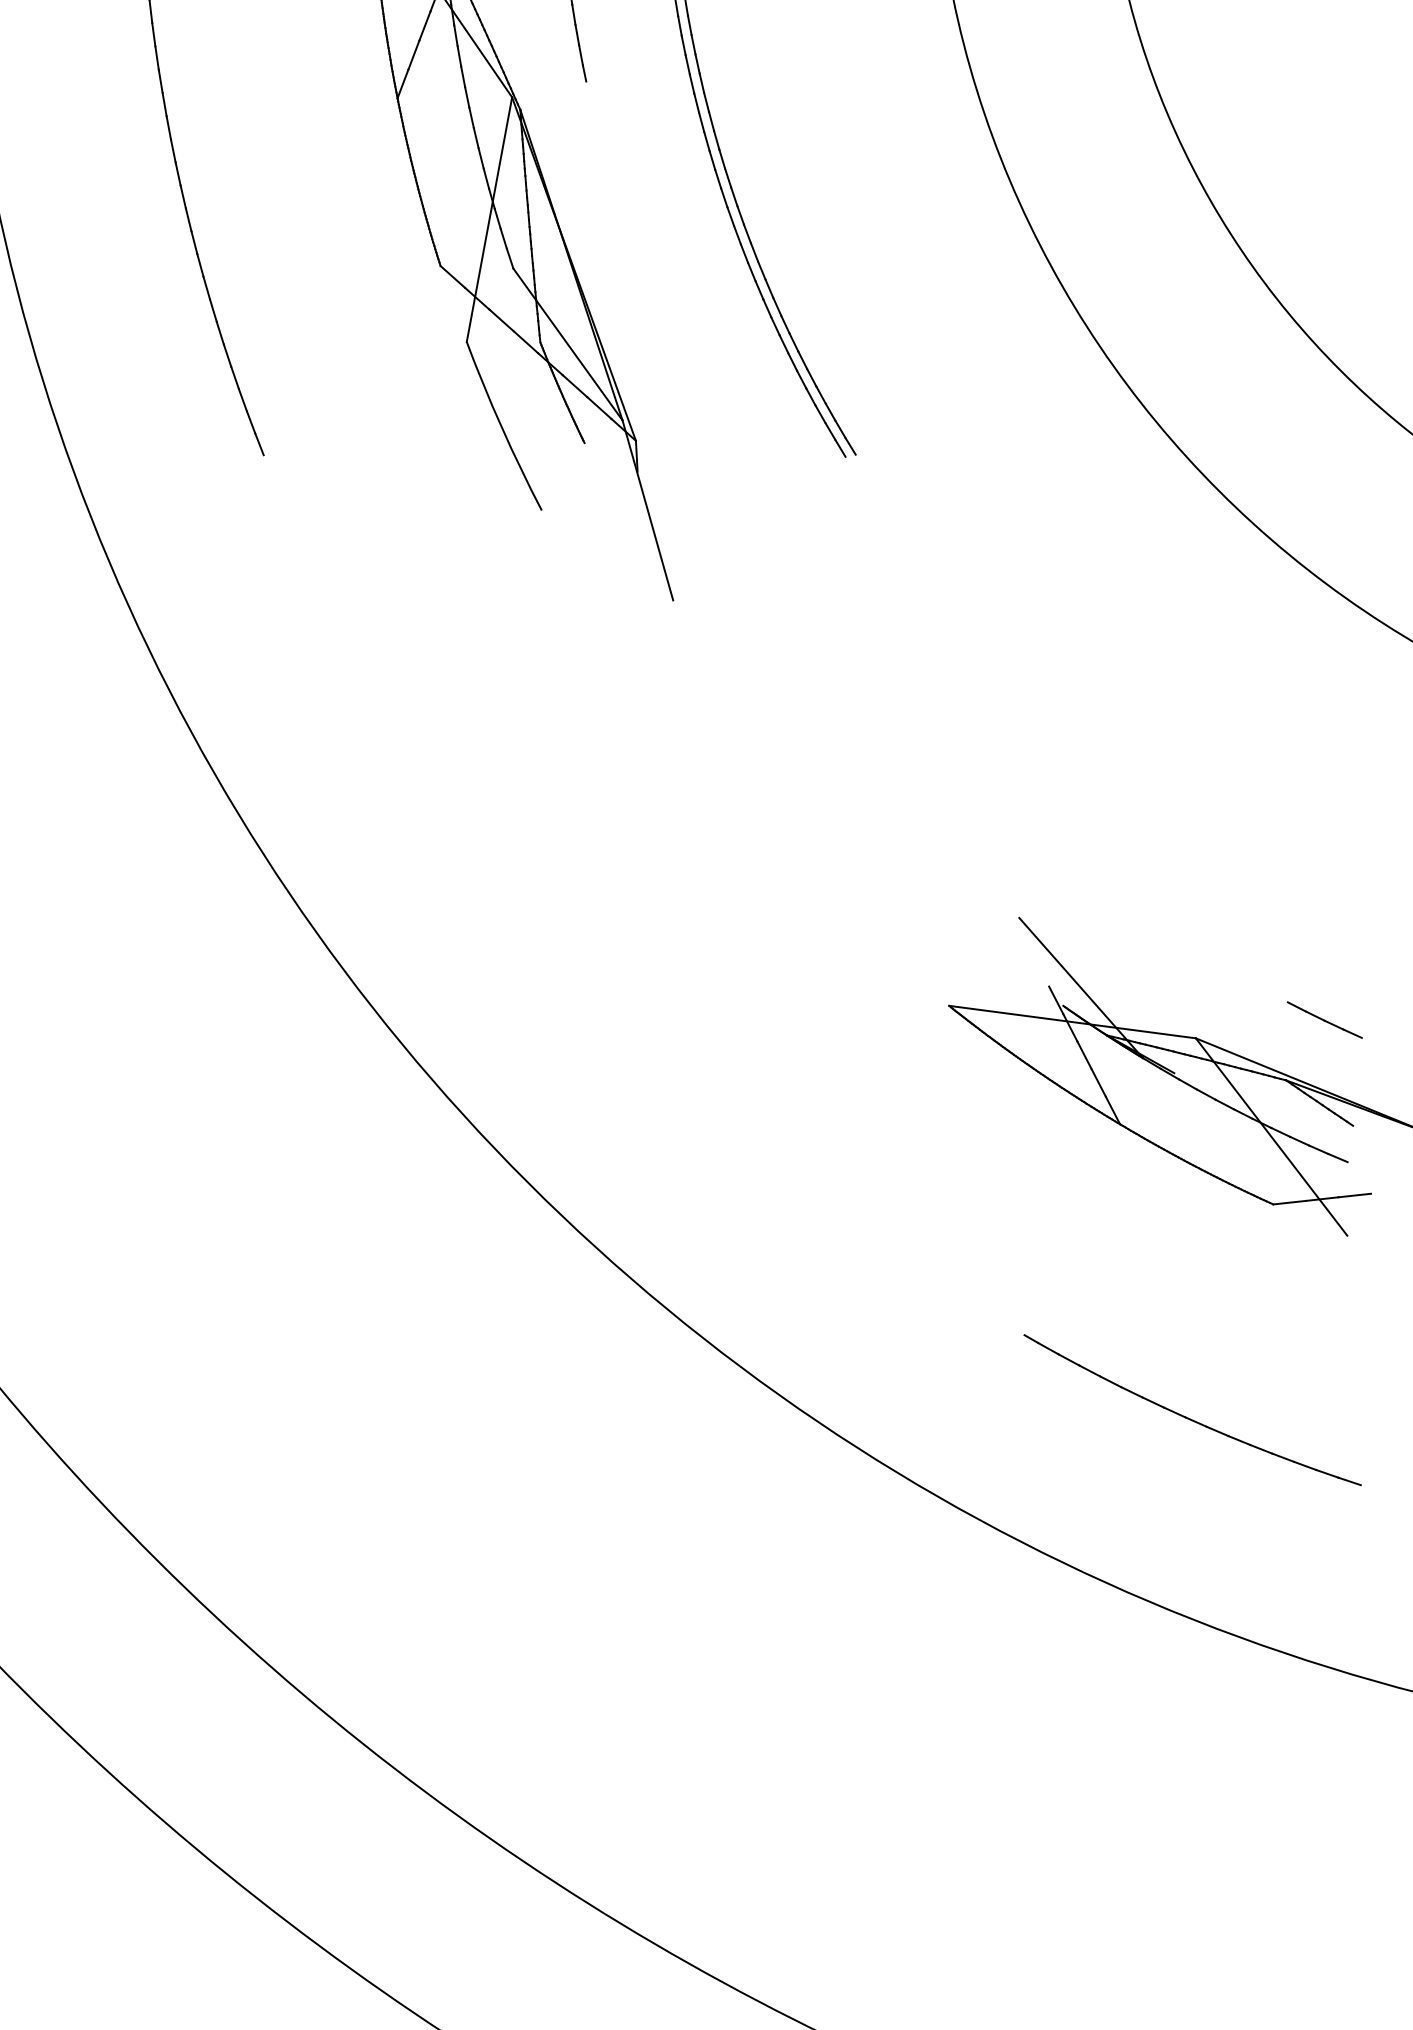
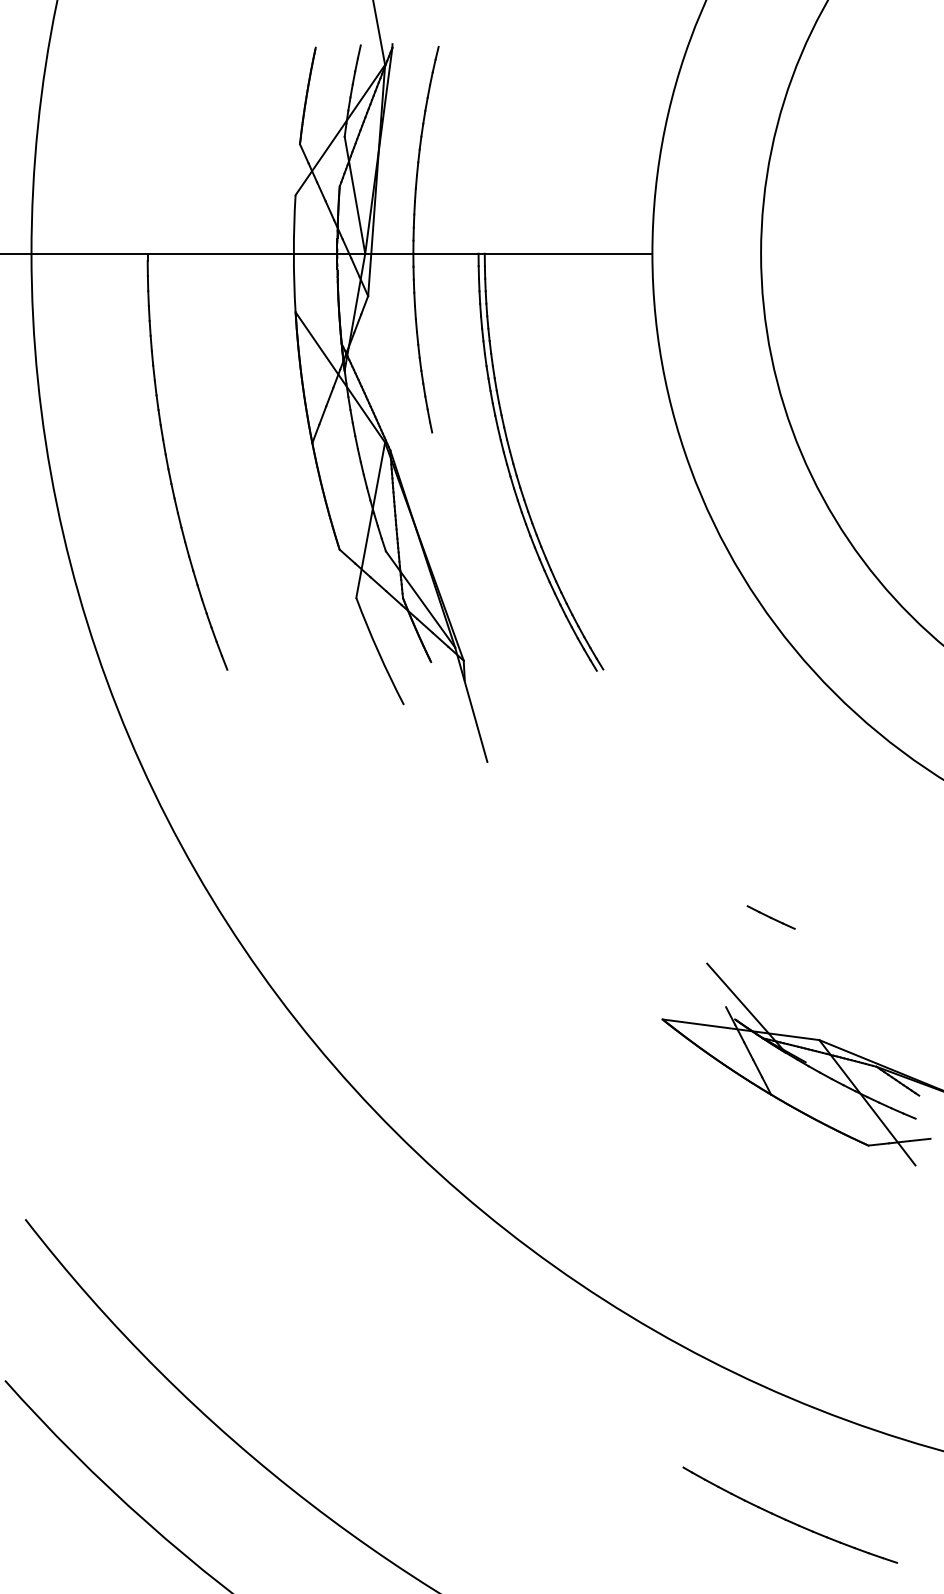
line: (1323, 1020) -> (770, 917), moved
part: (1193, 1409) -> (790, 1514), moved

